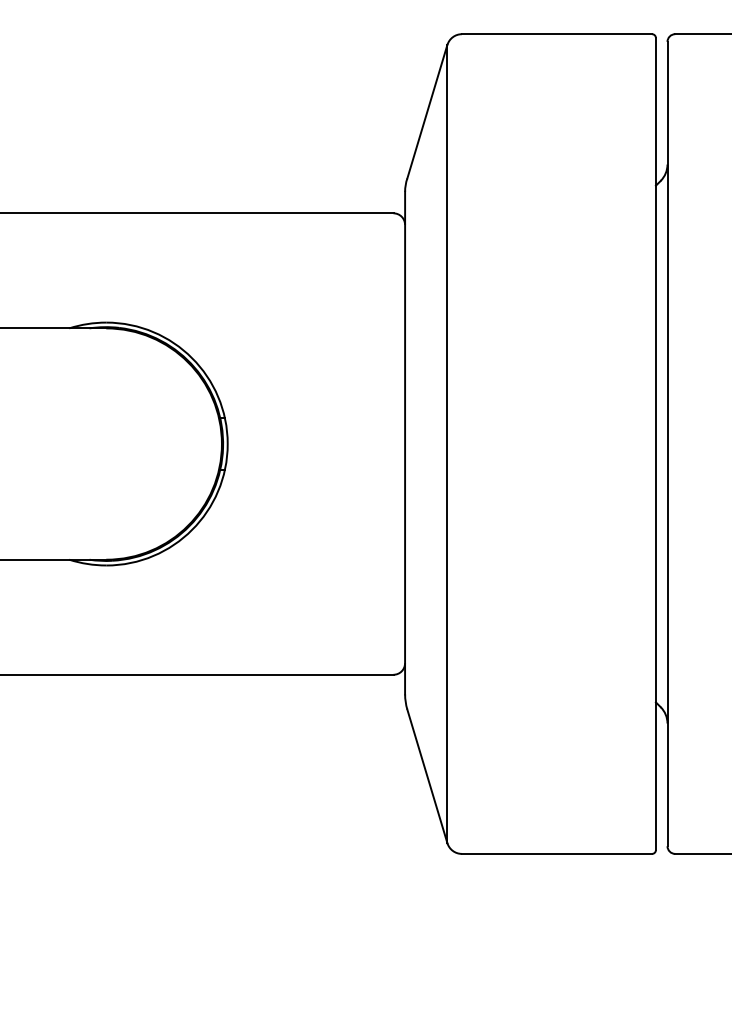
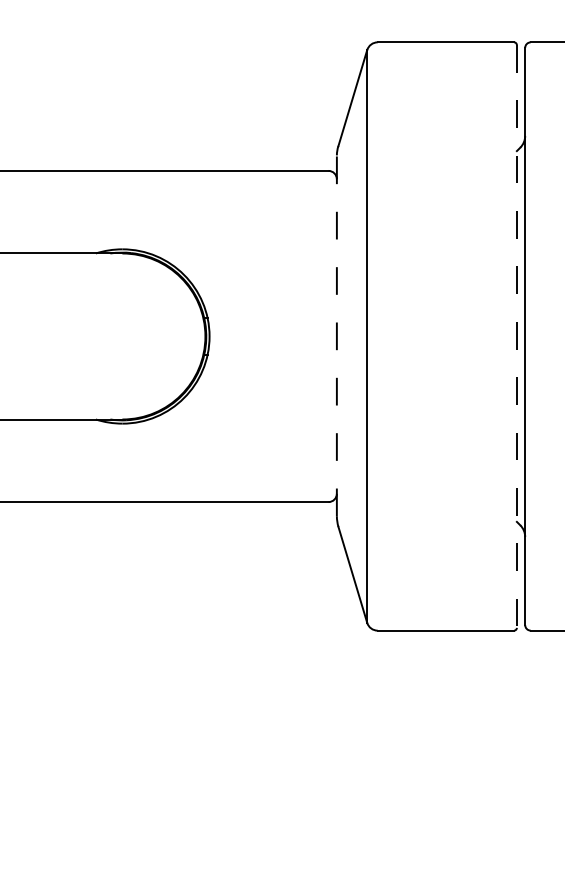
line: (404, 442) -> (336, 335), solid -> dashed
line: (655, 445) -> (516, 337), solid -> dashed

